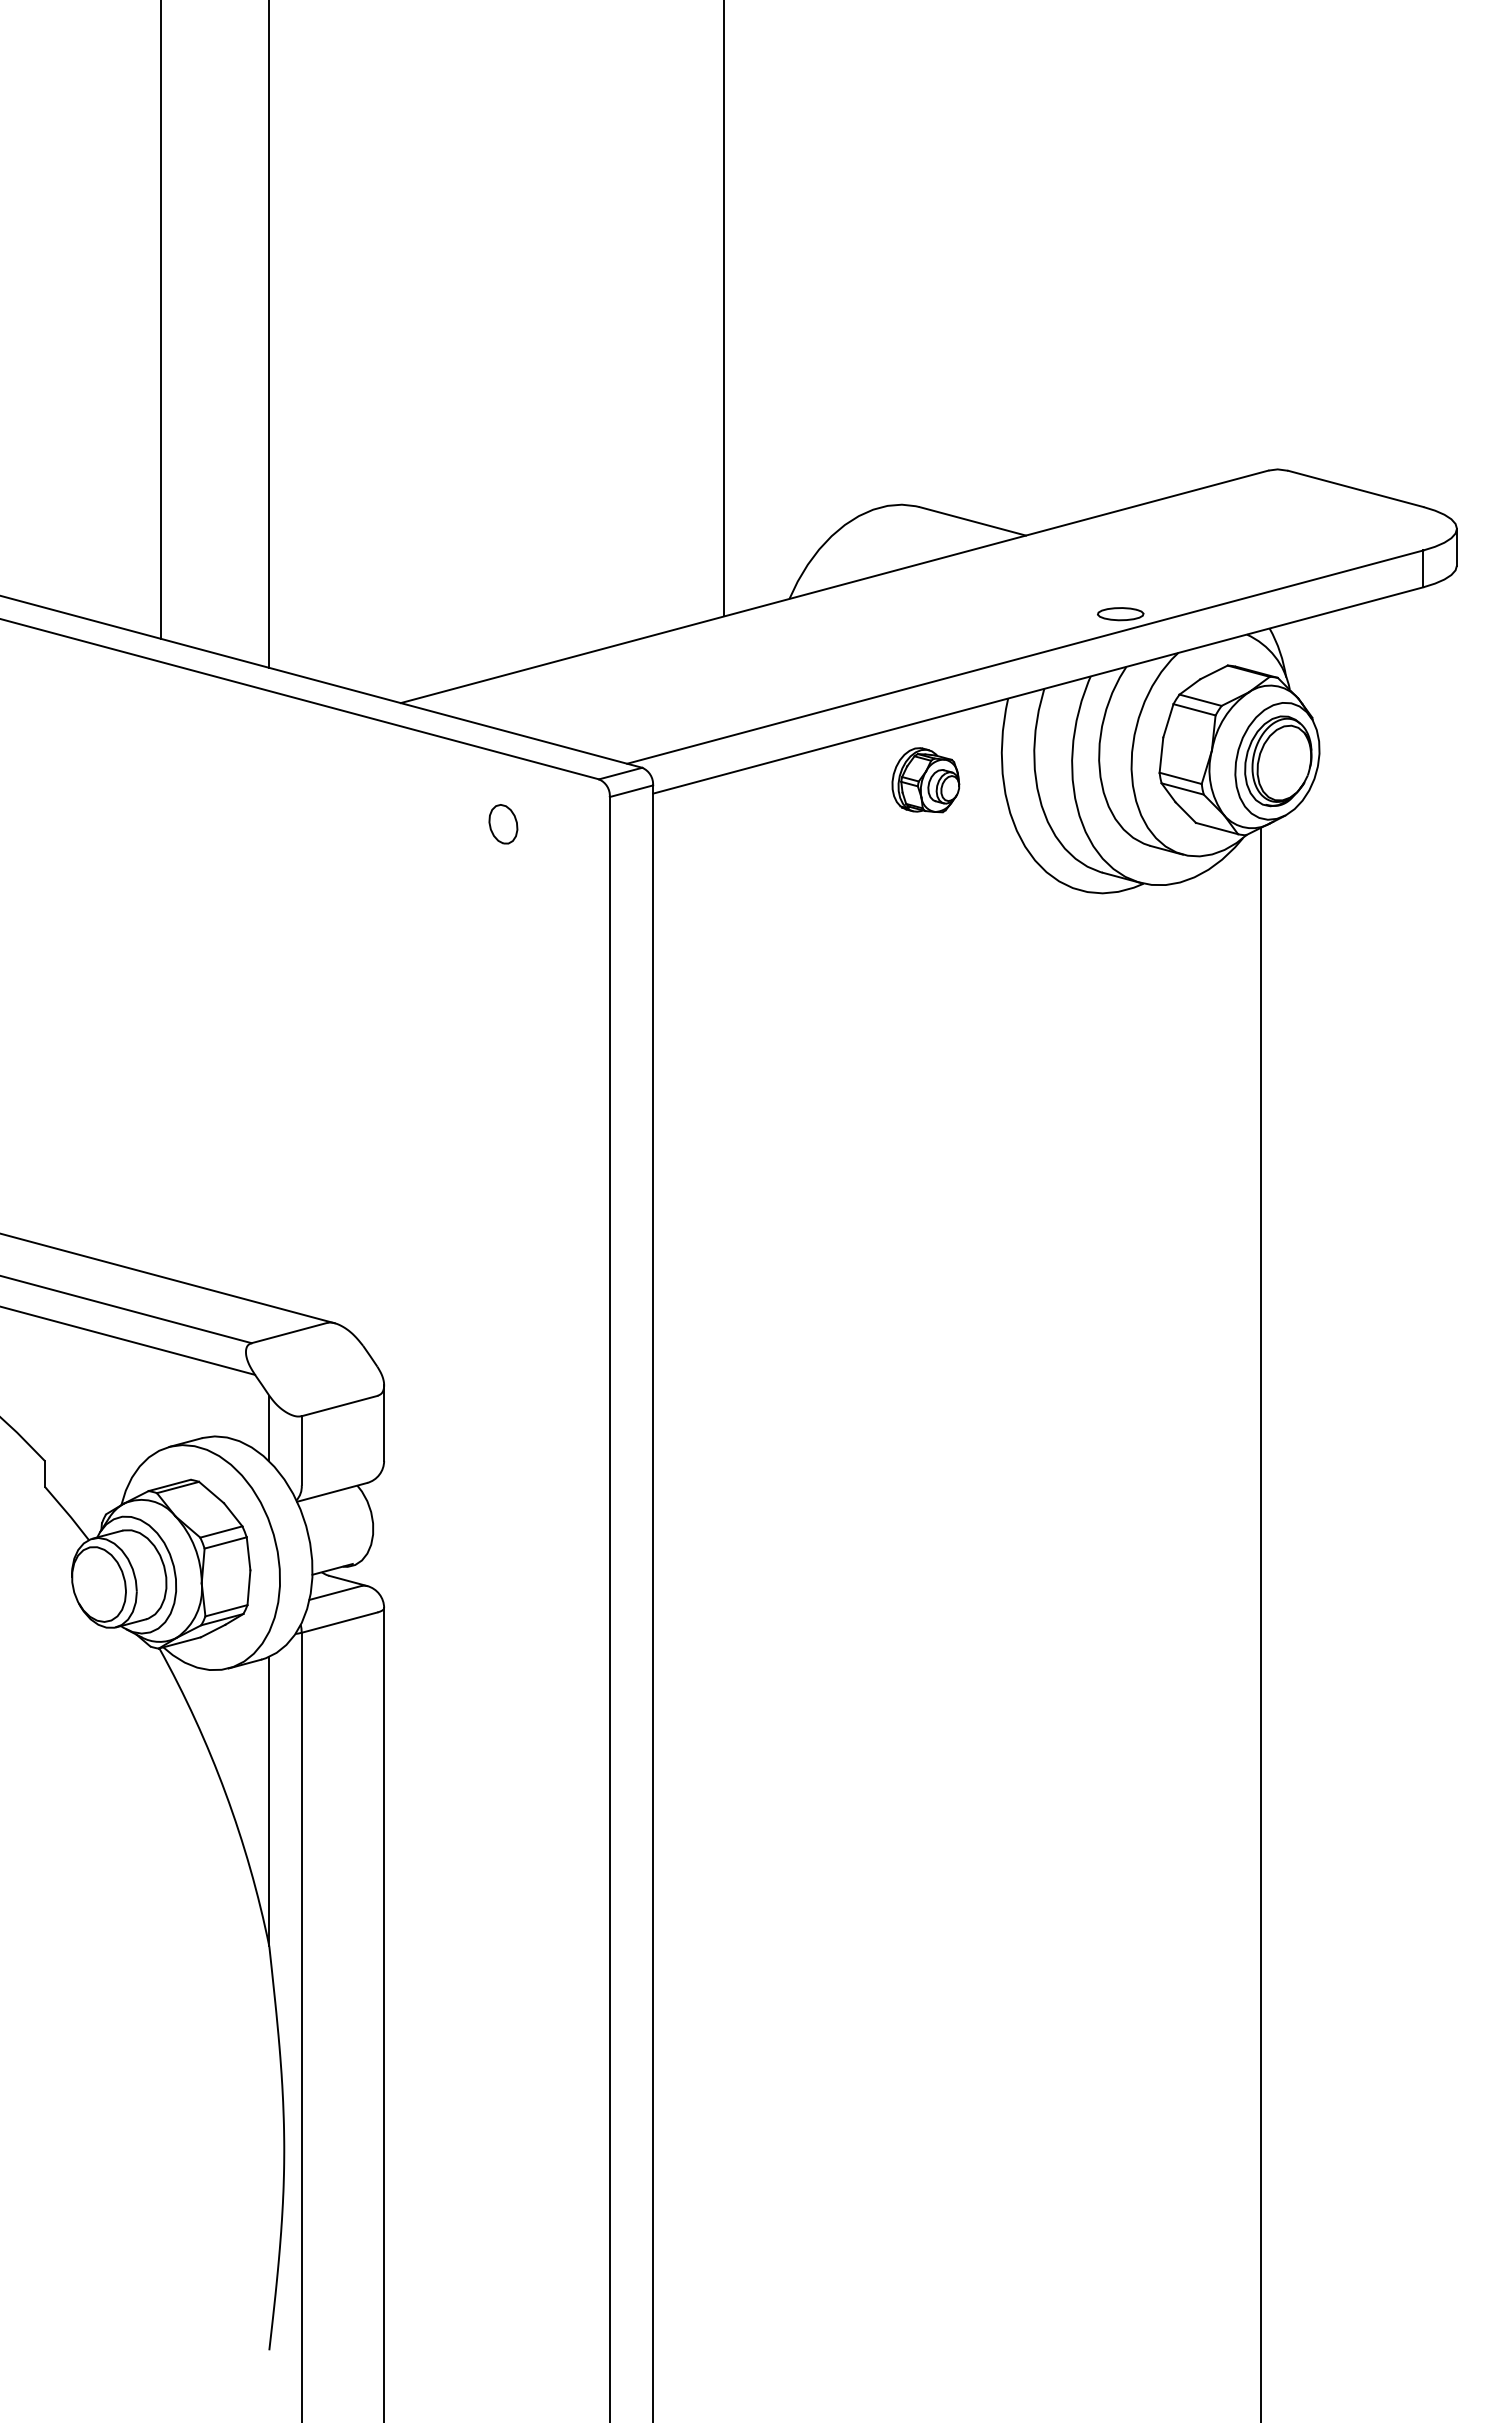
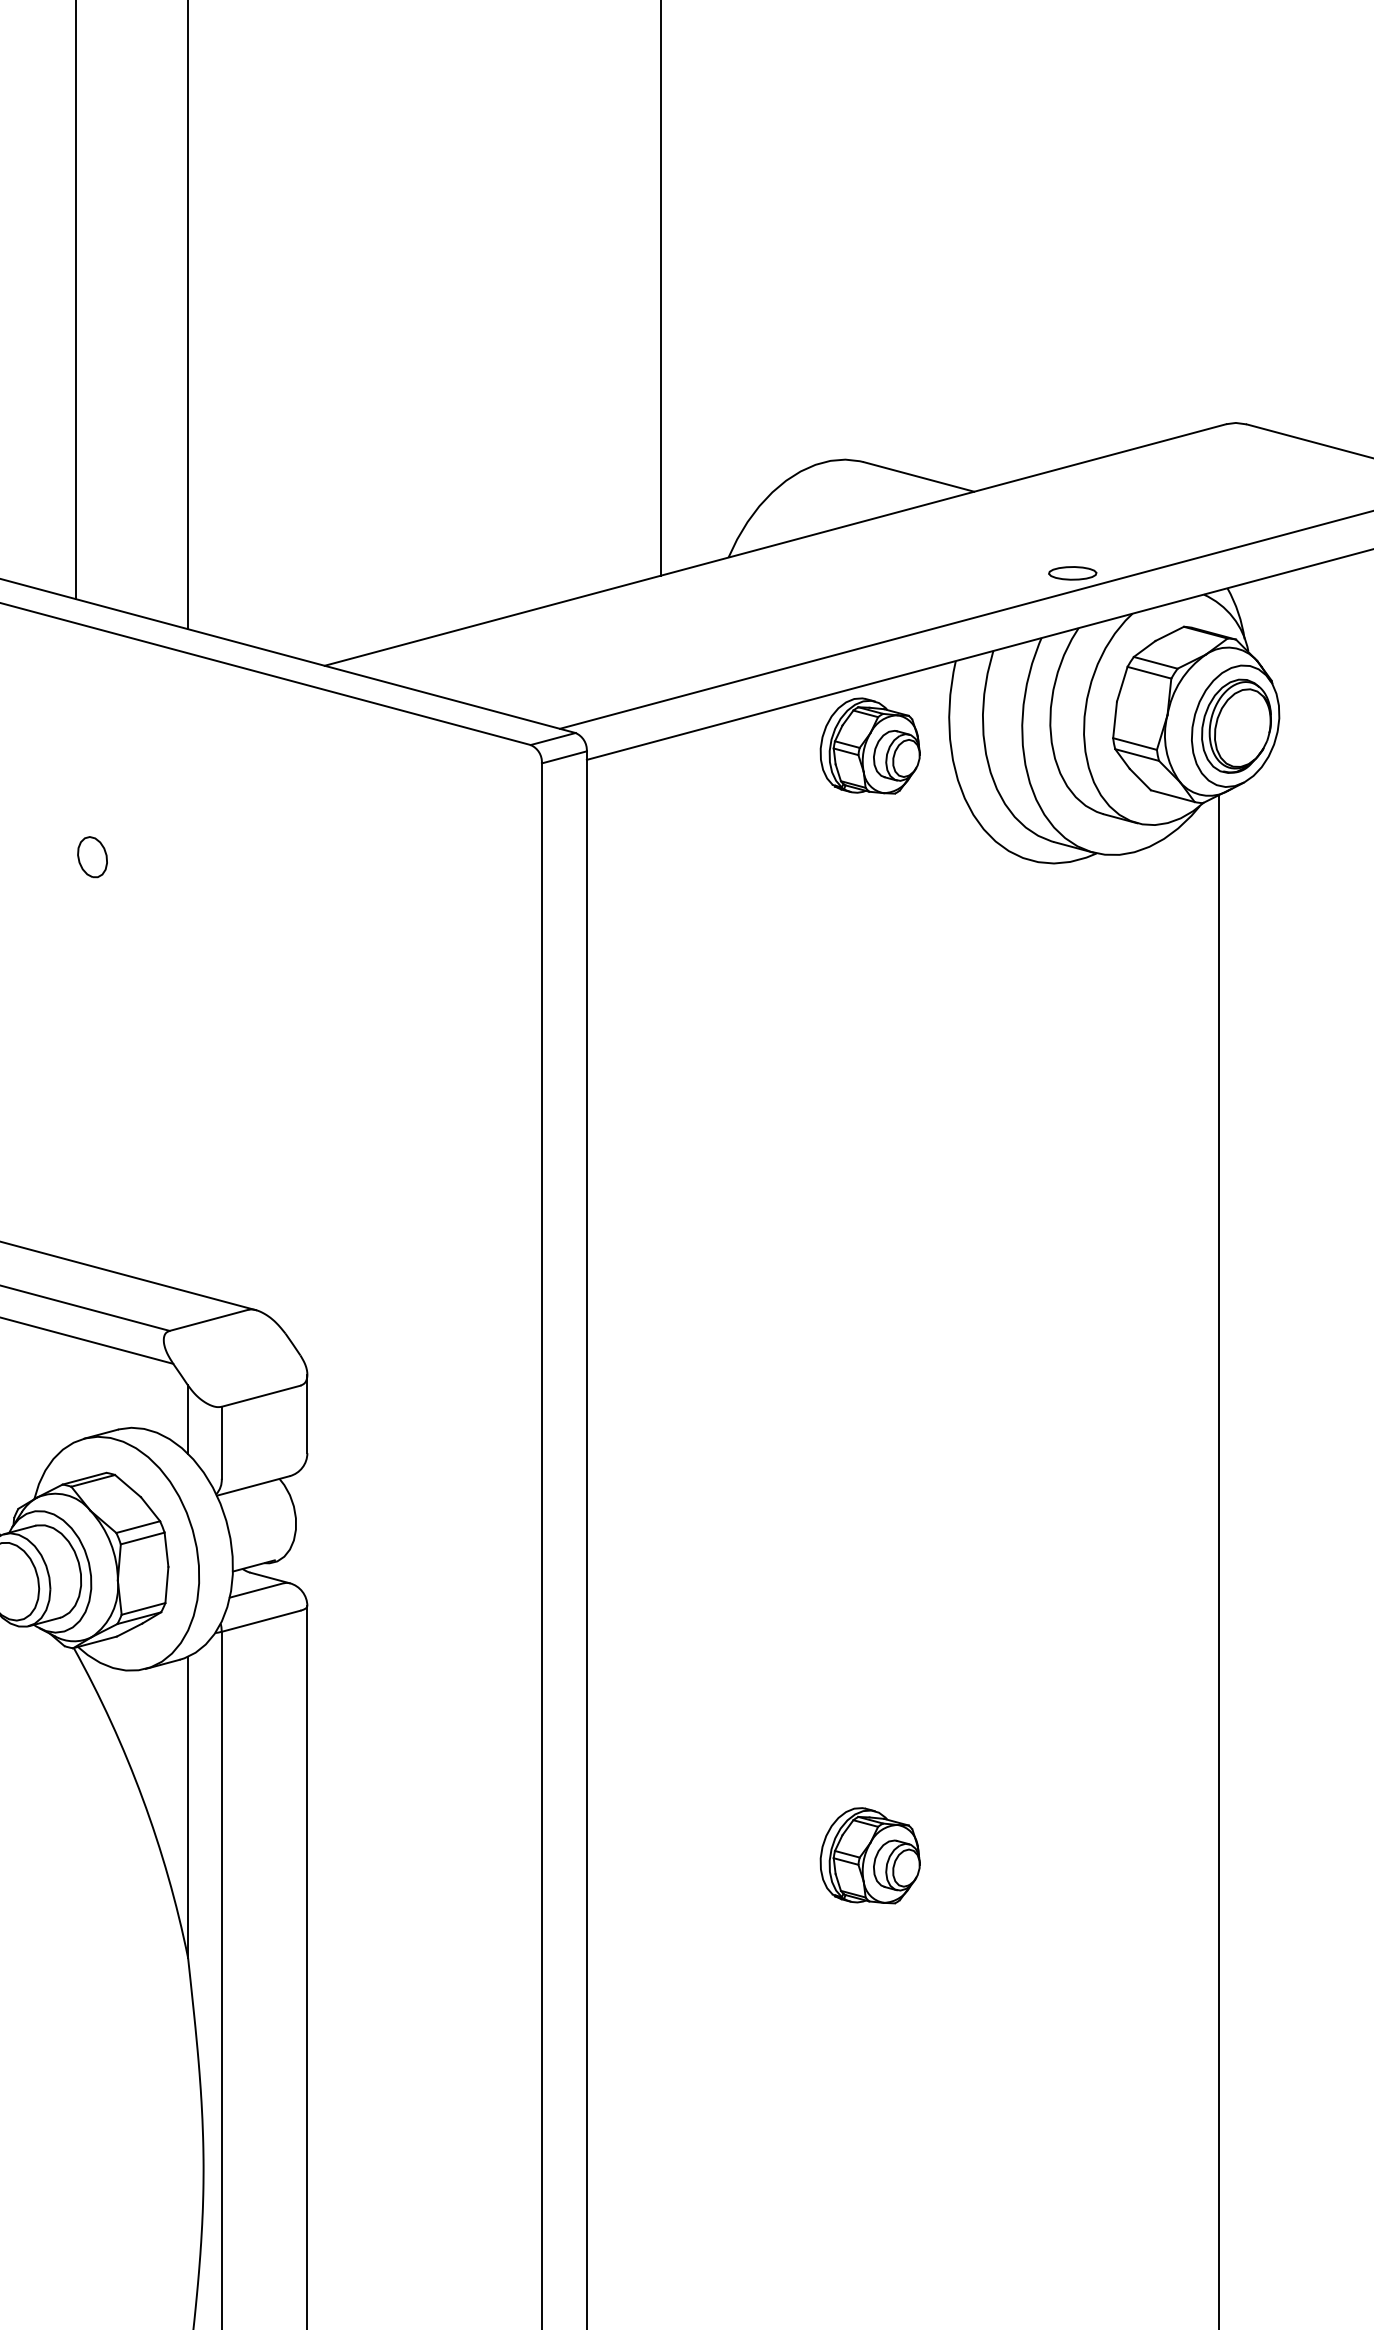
part: (925, 779) -> (869, 745), size x1.43
part: (503, 824) -> (92, 857), moved
part: (925, 1847) -> (869, 1854), added

